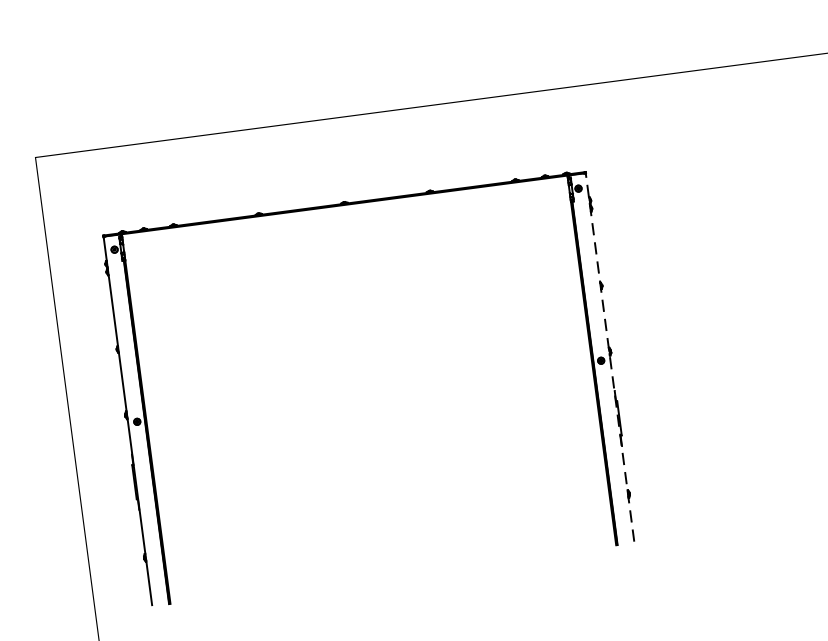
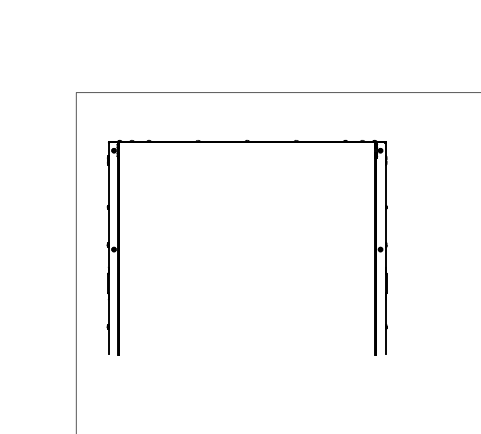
line: (609, 357) -> (385, 248), dashed -> solid

